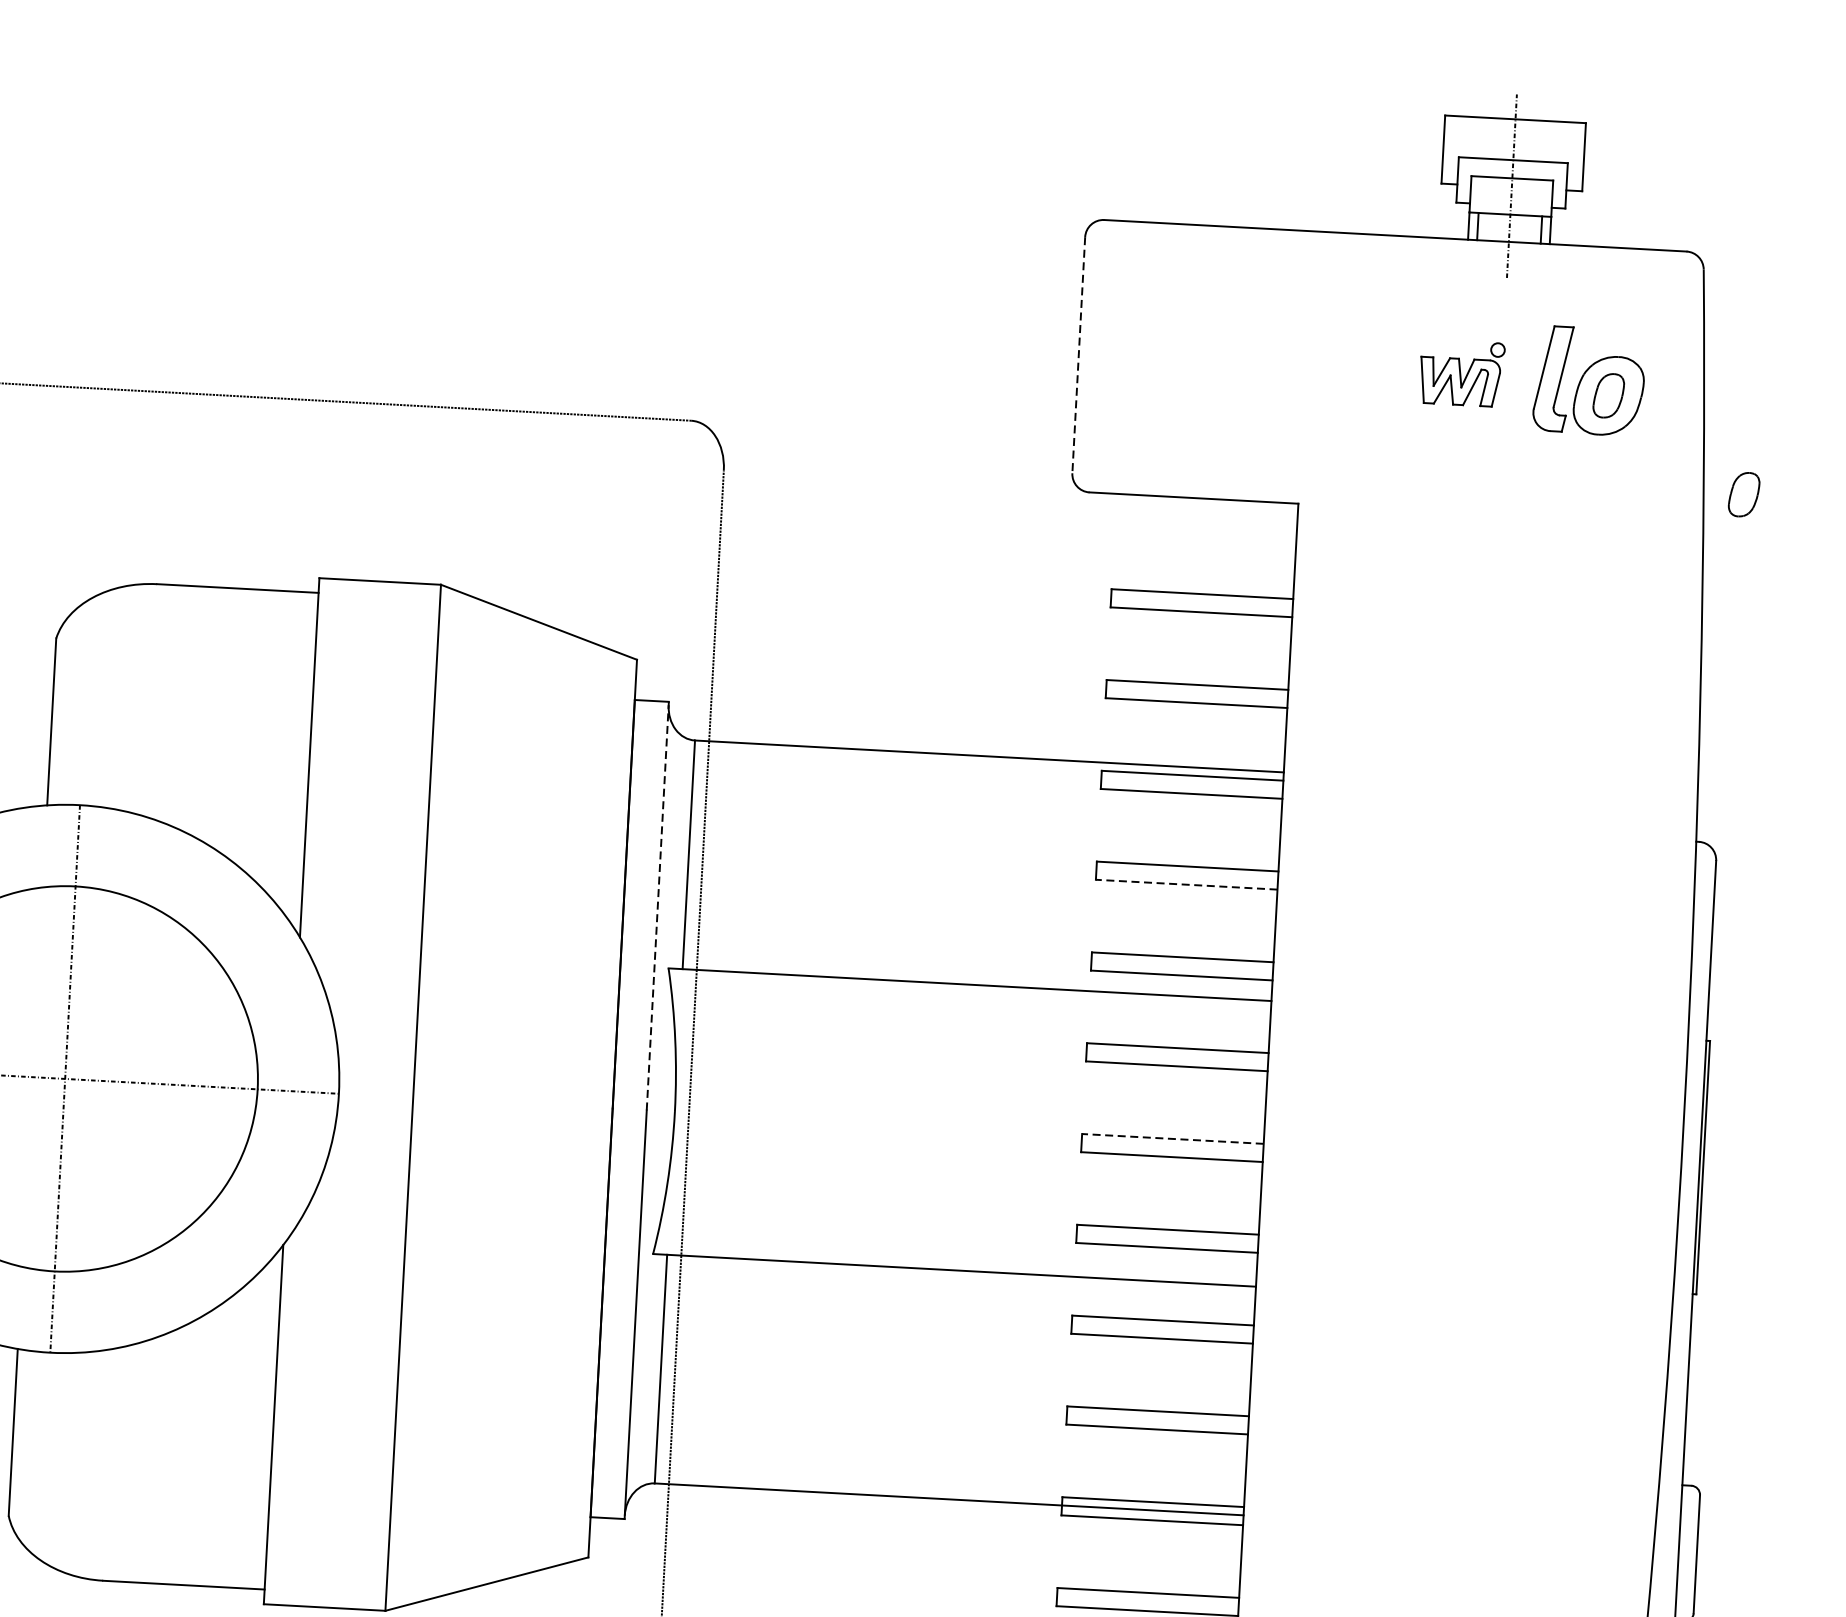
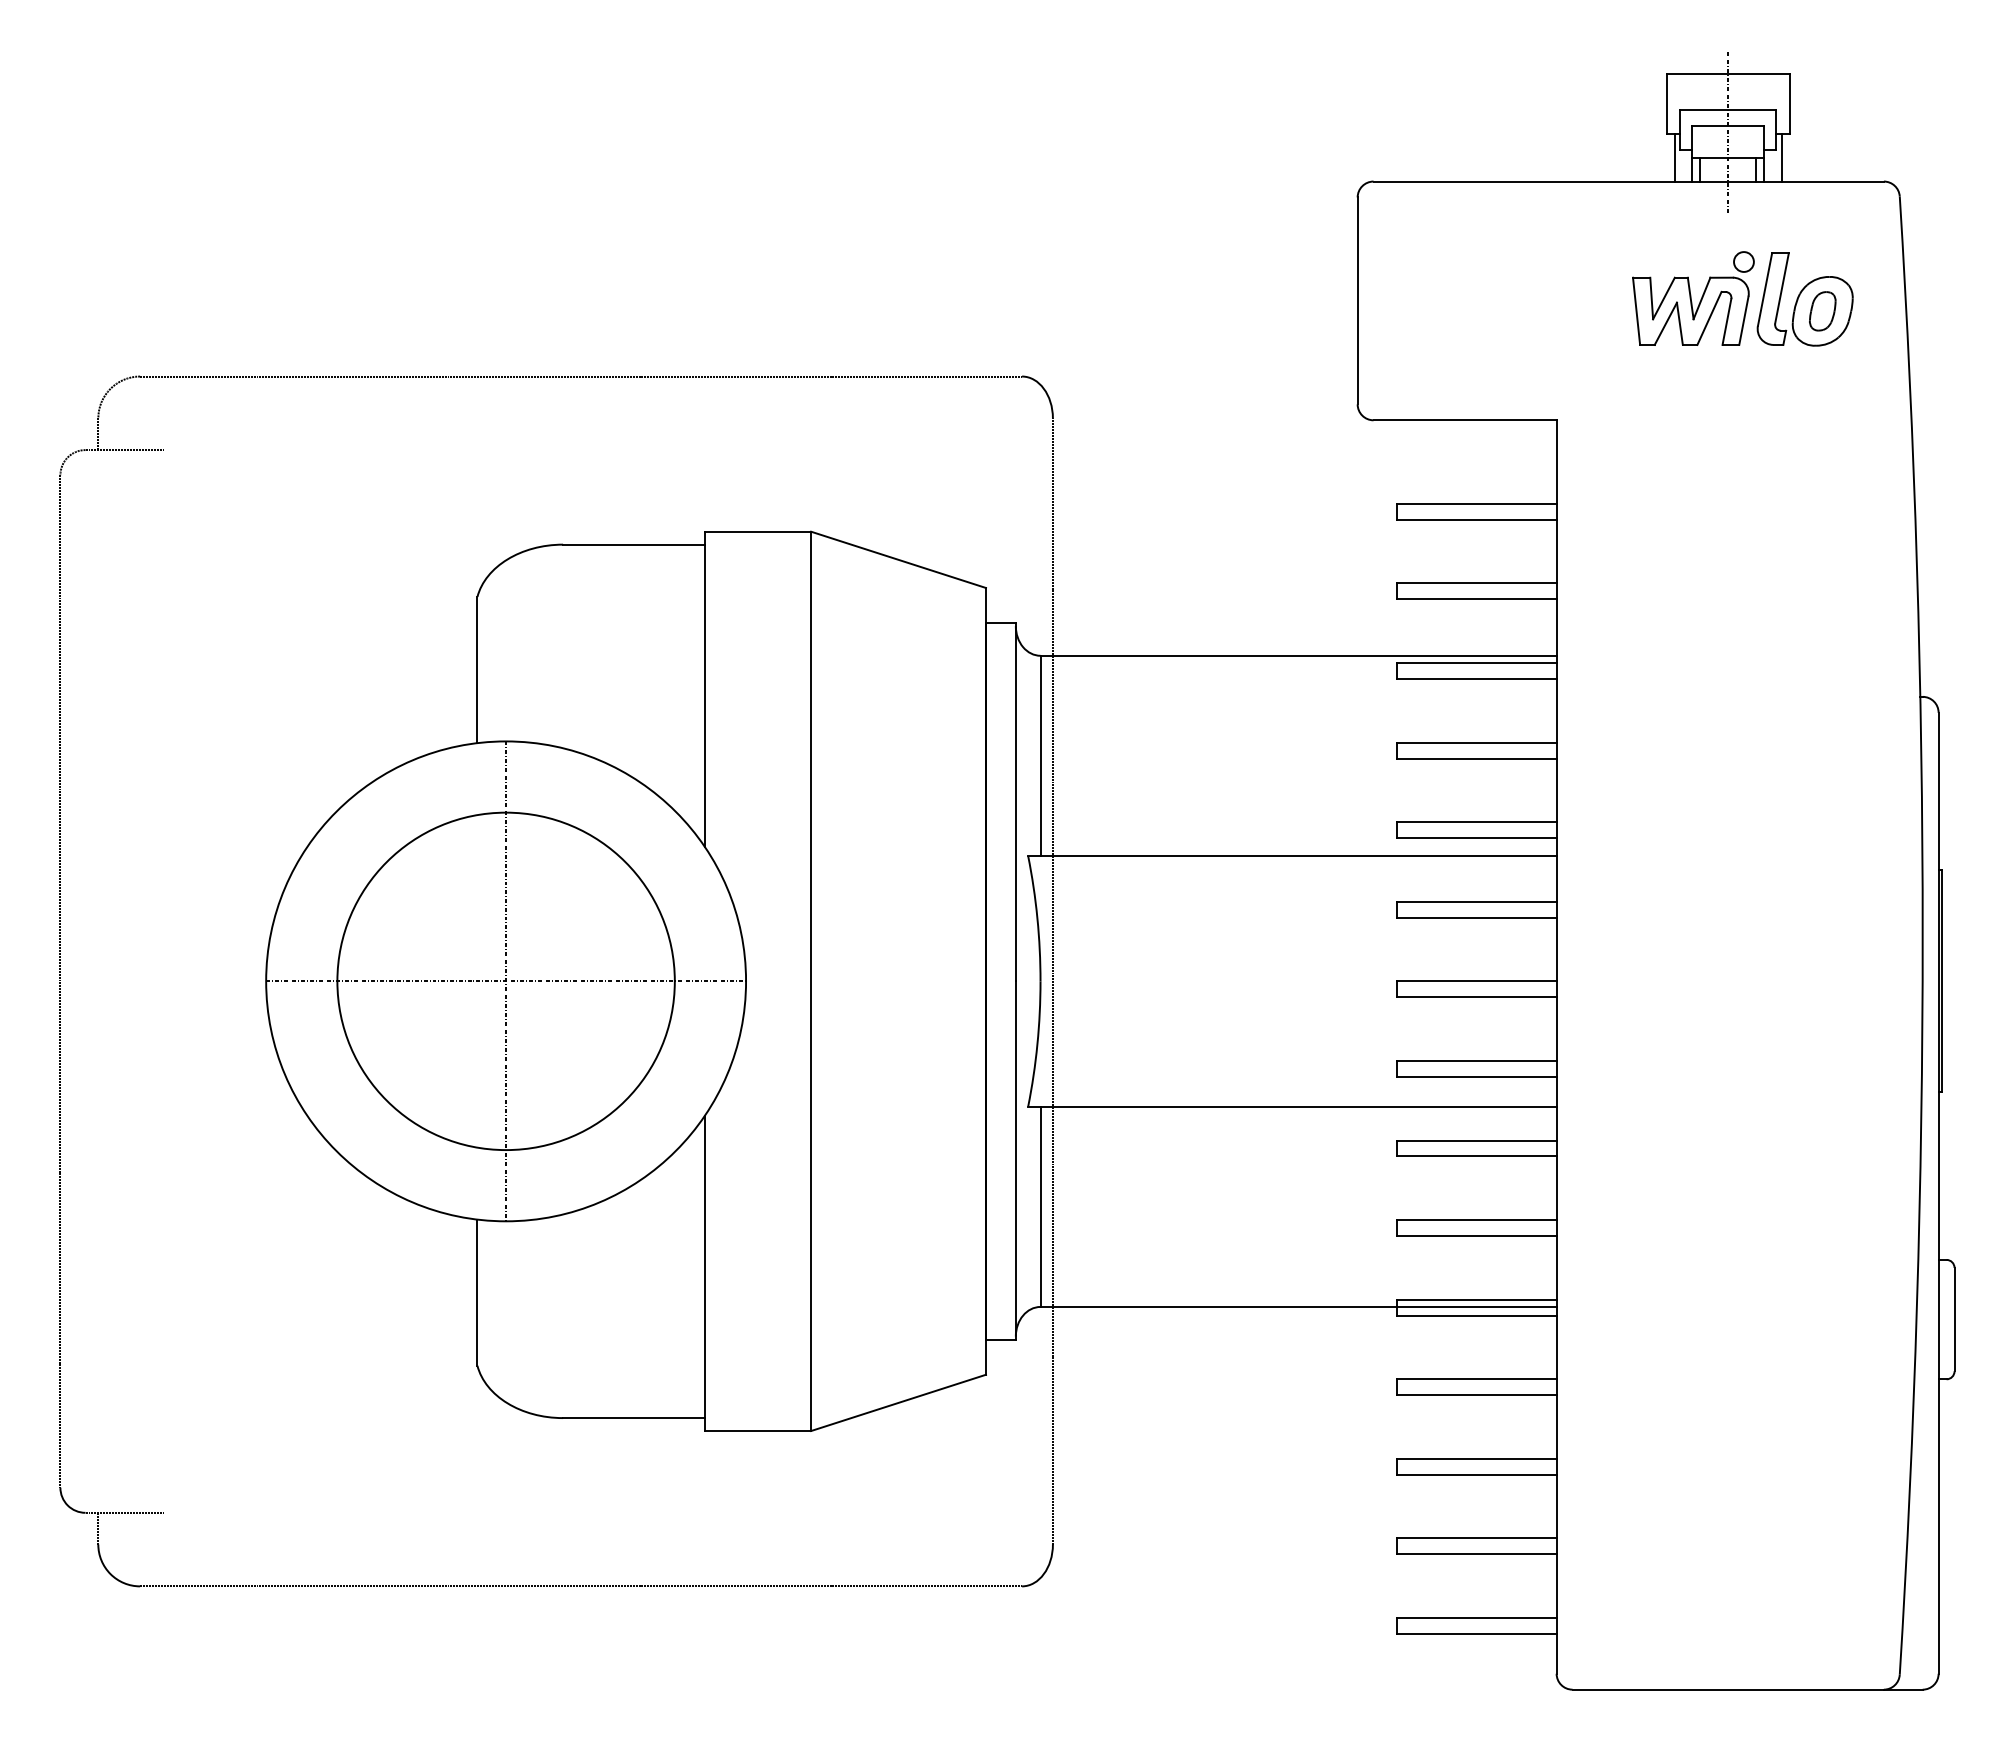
line: (1449, 211) -> (1674, 157), added
line: (1571, 217) -> (1781, 157), added
line: (1078, 355) -> (1357, 301), dashed -> solid
part: (1462, 373) -> (1693, 298), size x1.67
part: (1743, 494) -> (1945, 391), removed
line: (1187, 884) -> (1477, 758), dashed -> solid
line: (657, 905) -> (1015, 801), dashed -> solid
line: (1173, 1139) -> (1477, 981), dashed -> solid

